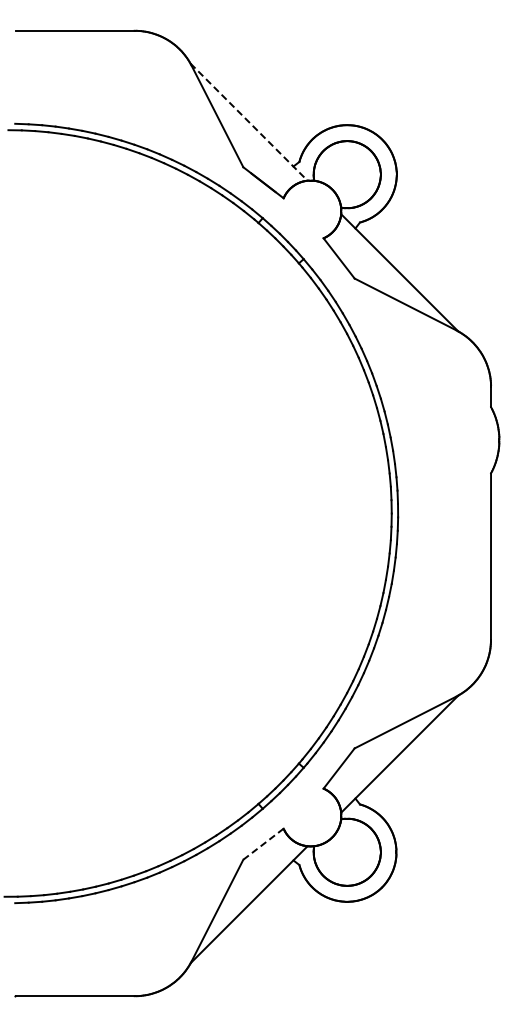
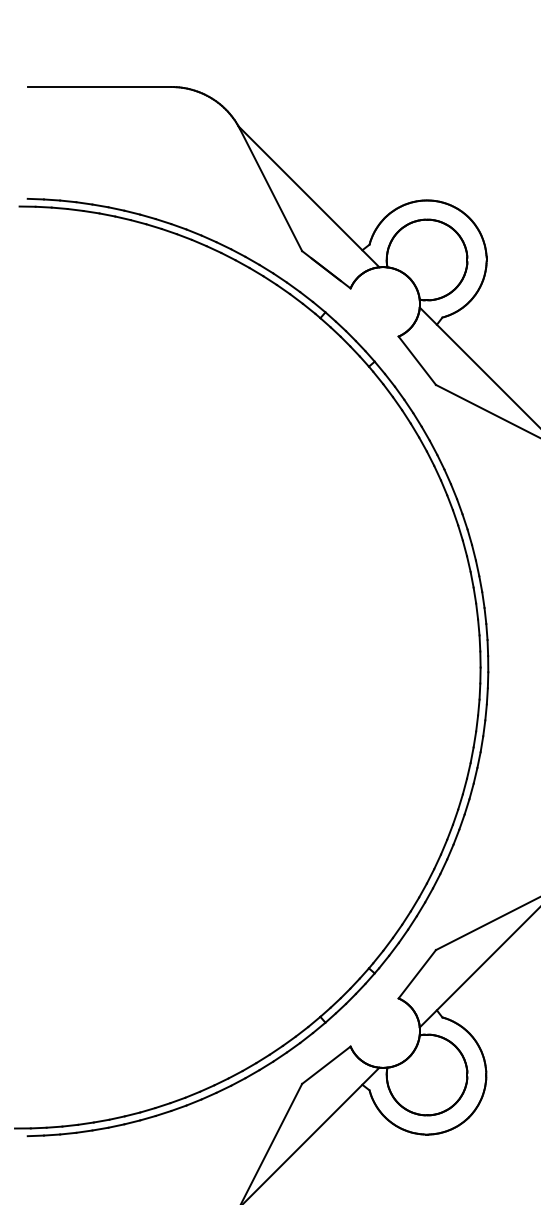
line: (249, 122) -> (309, 197), dashed -> solid
line: (263, 844) -> (326, 1065), dashed -> solid

